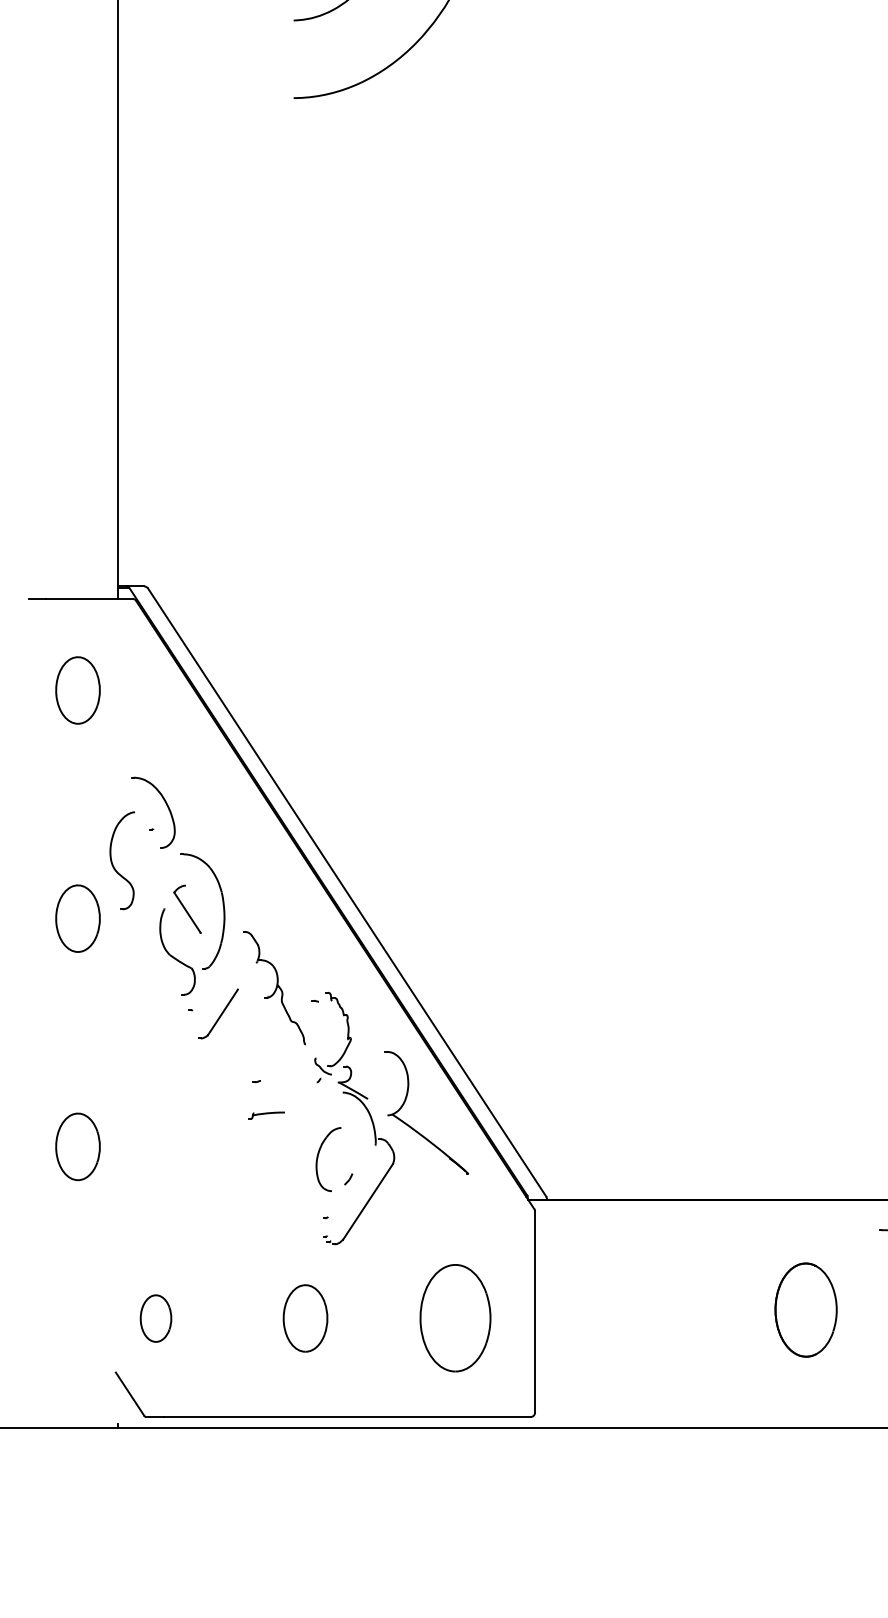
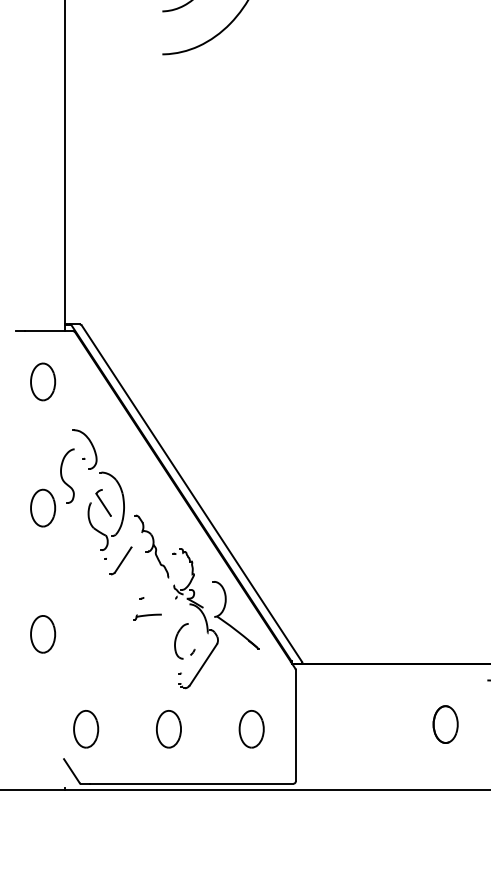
part: (266, 1114) -> (147, 616), size x1.43
part: (805, 1309) -> (445, 724), size x0.71
part: (156, 1318) -> (86, 729), size x1.43
part: (454, 1318) -> (251, 729), size x0.62

